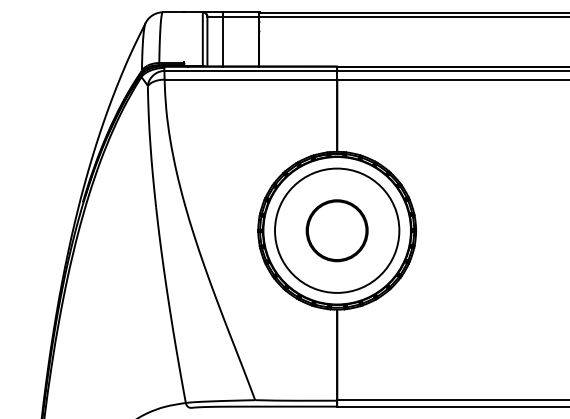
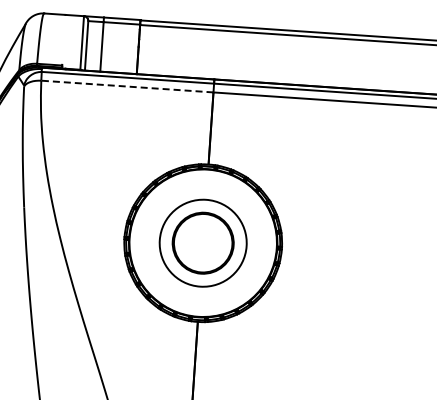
line: (250, 79) -> (127, 86), solid -> dashed
circle: (337, 230) -> (203, 243), size x0.7

